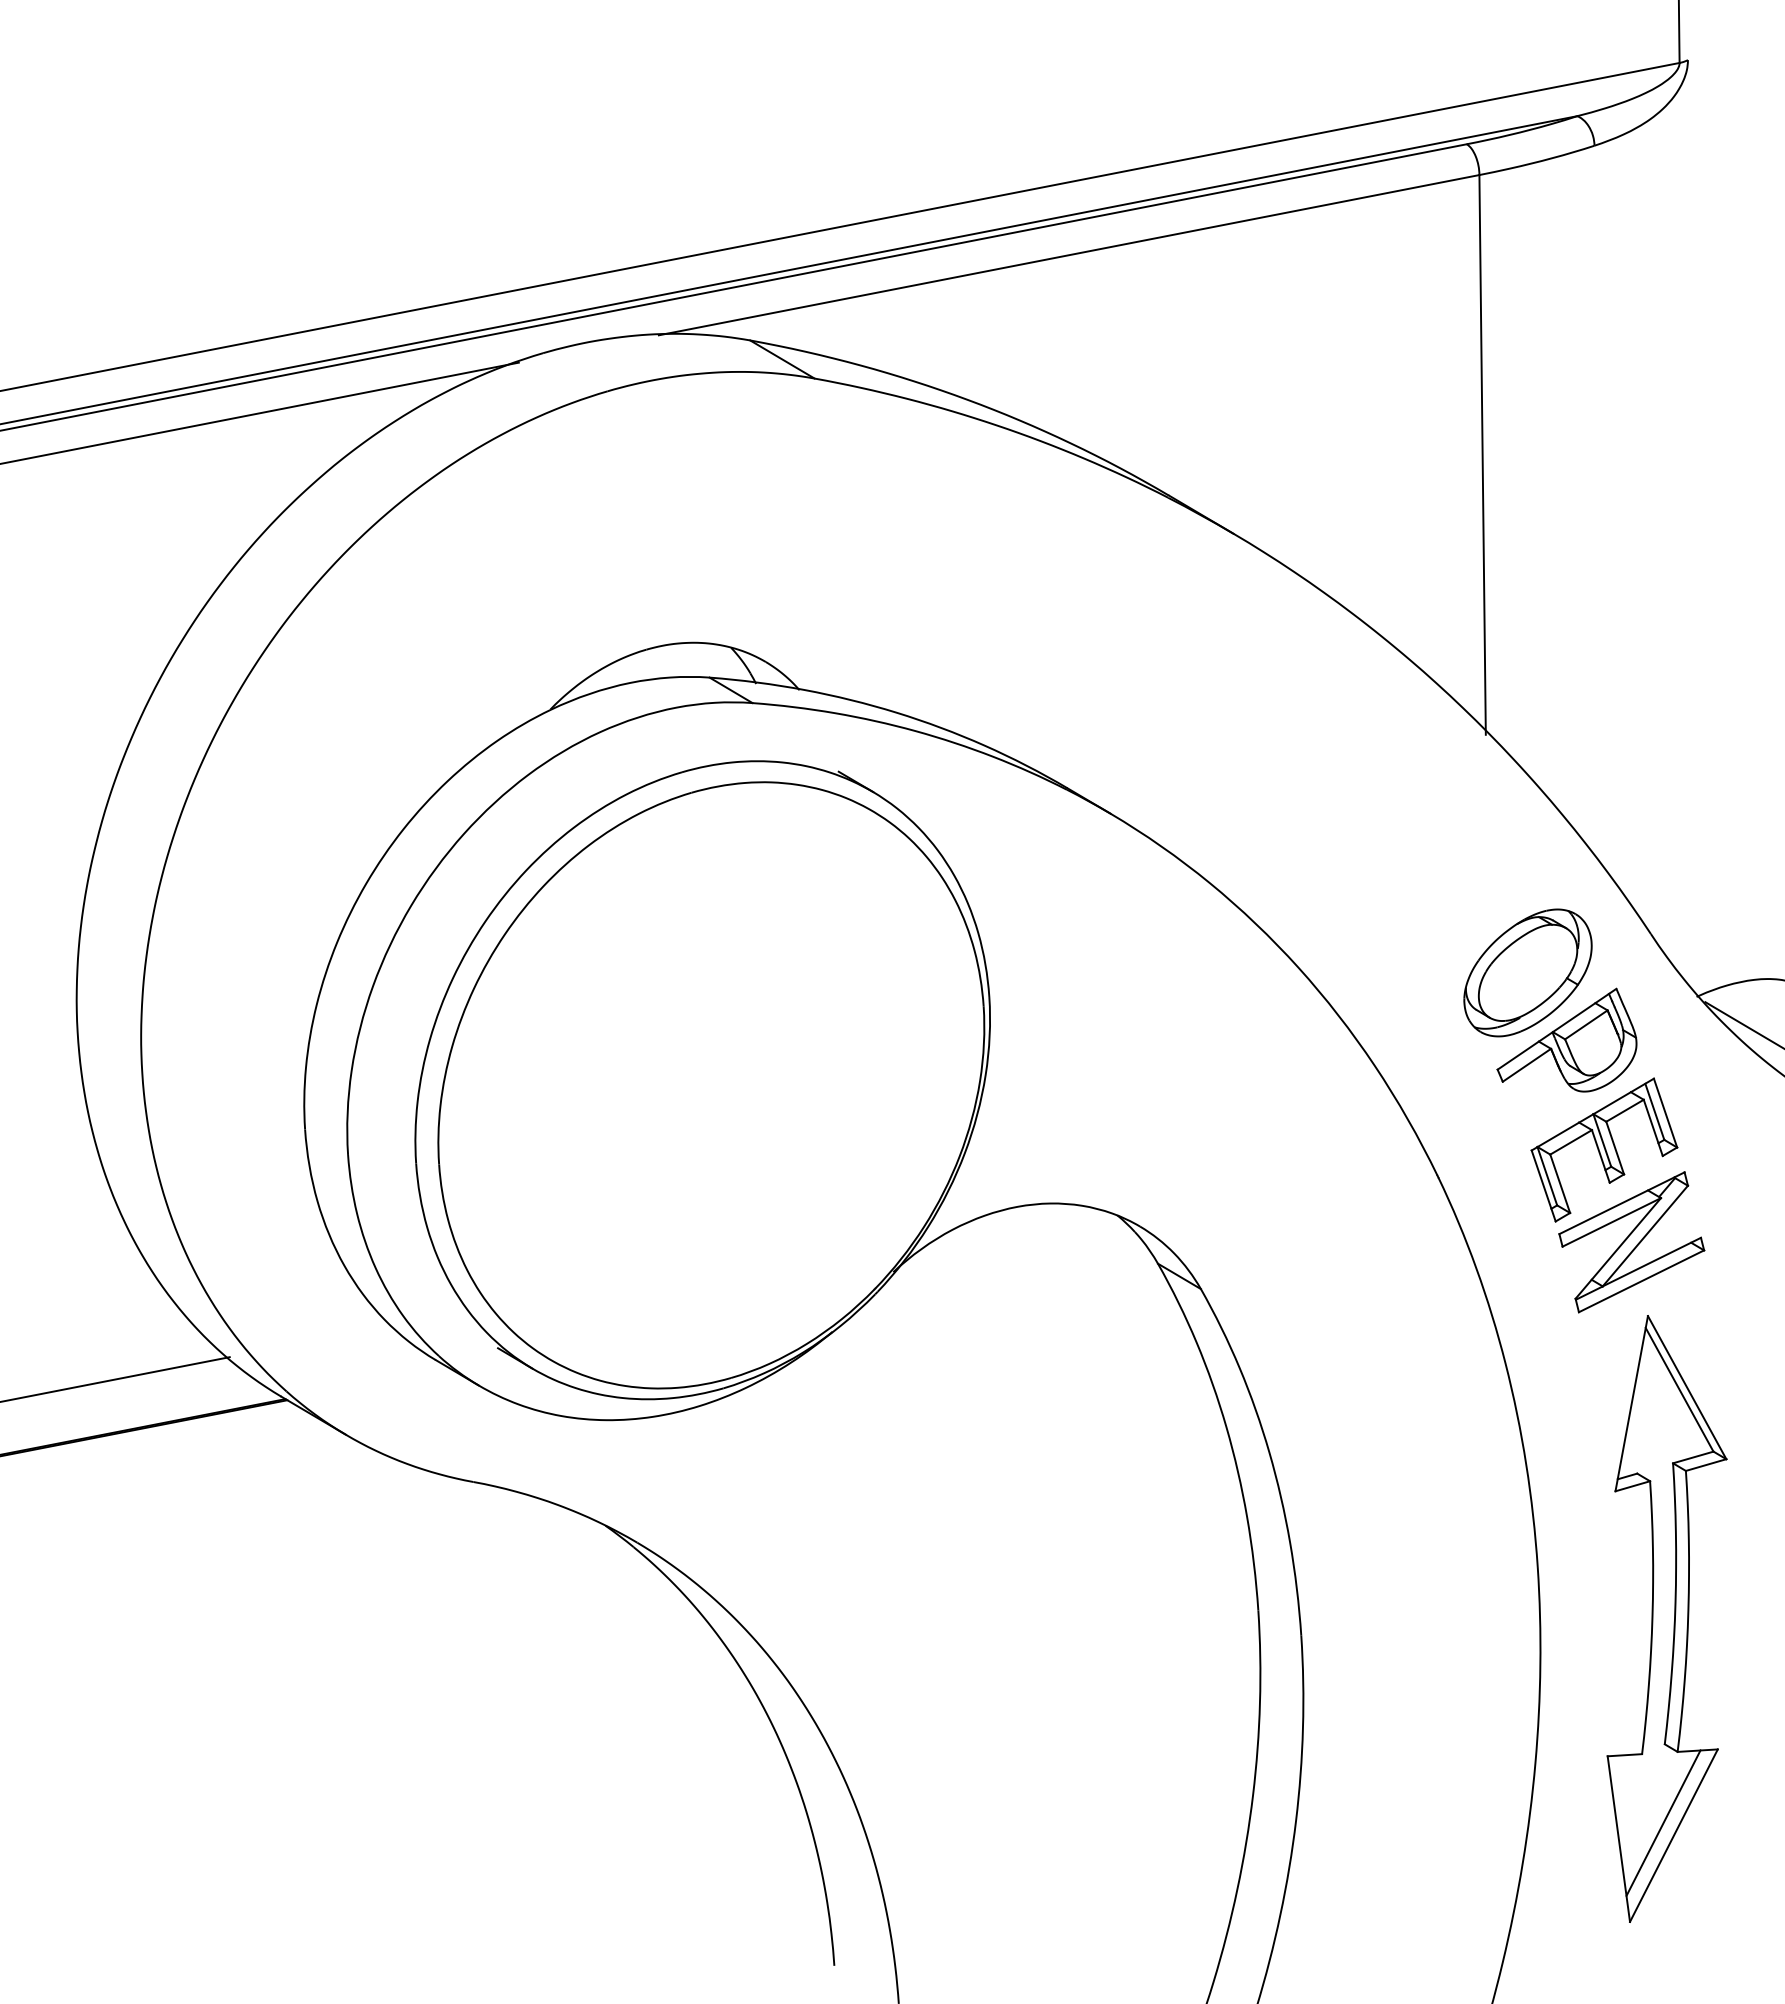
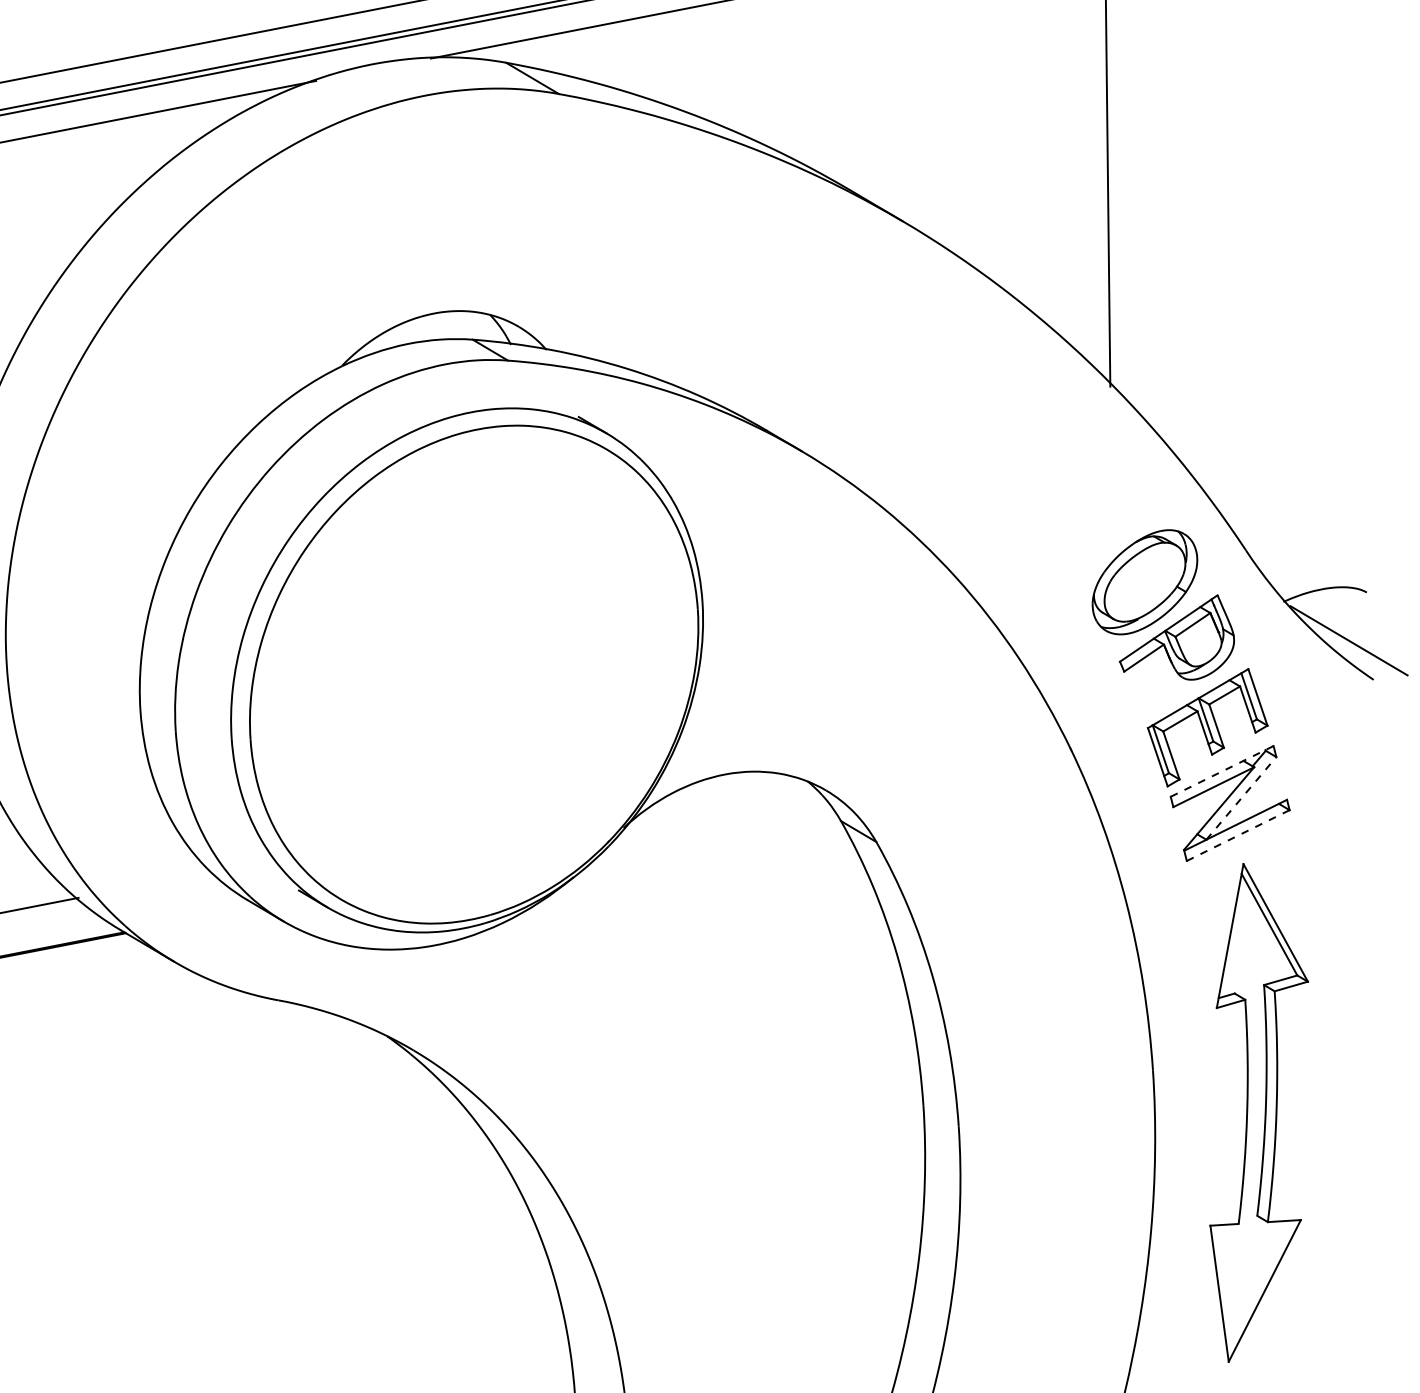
line: (1622, 1203) -> (1222, 771), solid -> dashed
line: (1645, 1236) -> (1241, 798), solid -> dashed
line: (1641, 1281) -> (1238, 835), solid -> dashed
line: (1663, 1822) -> (1256, 1280), removed

